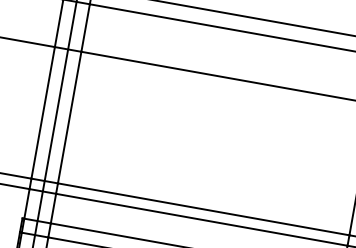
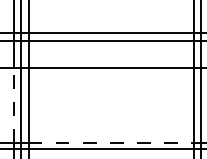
line: (42, 111) -> (13, 104), solid -> dashed
line: (203, 209) -> (111, 142), solid -> dashed

